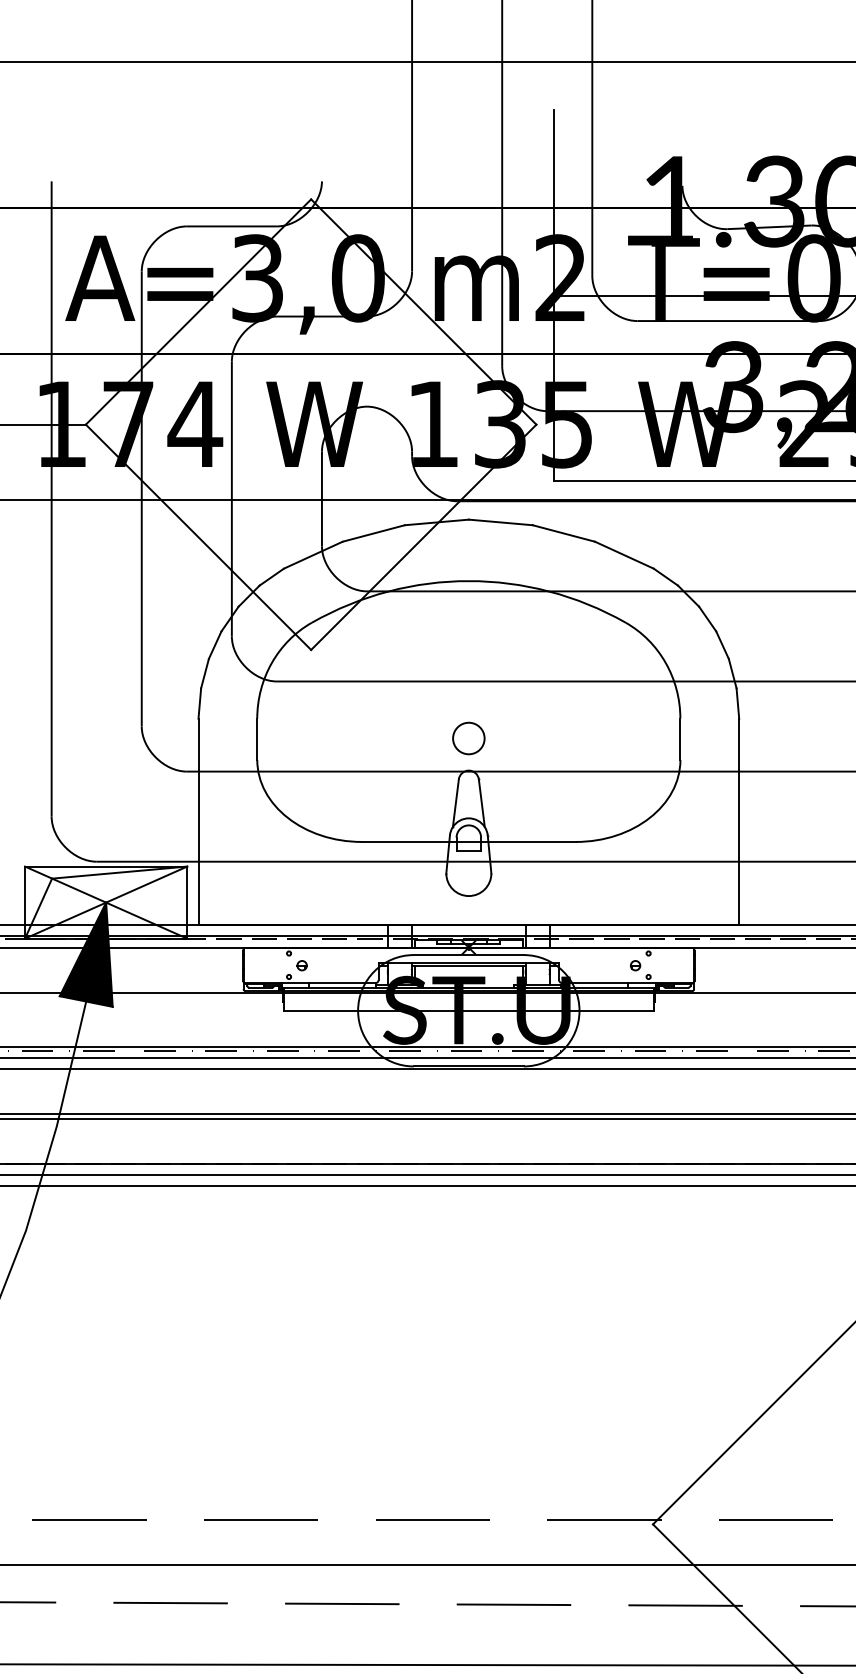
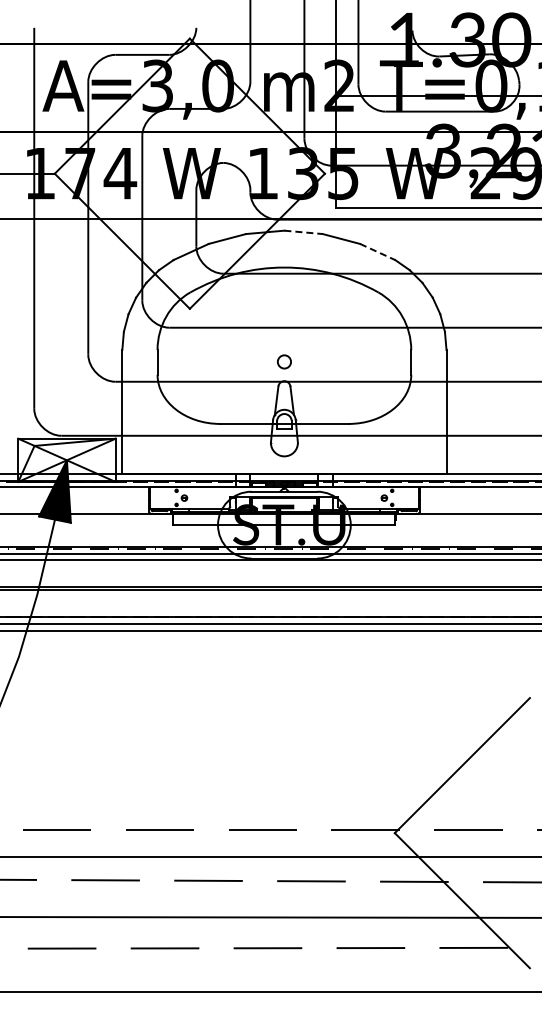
line: (502, 522) -> (304, 232), solid -> dashed
line: (625, 556) -> (378, 252), solid -> dashed
circle: (468, 737) -> (284, 361), size x0.7

